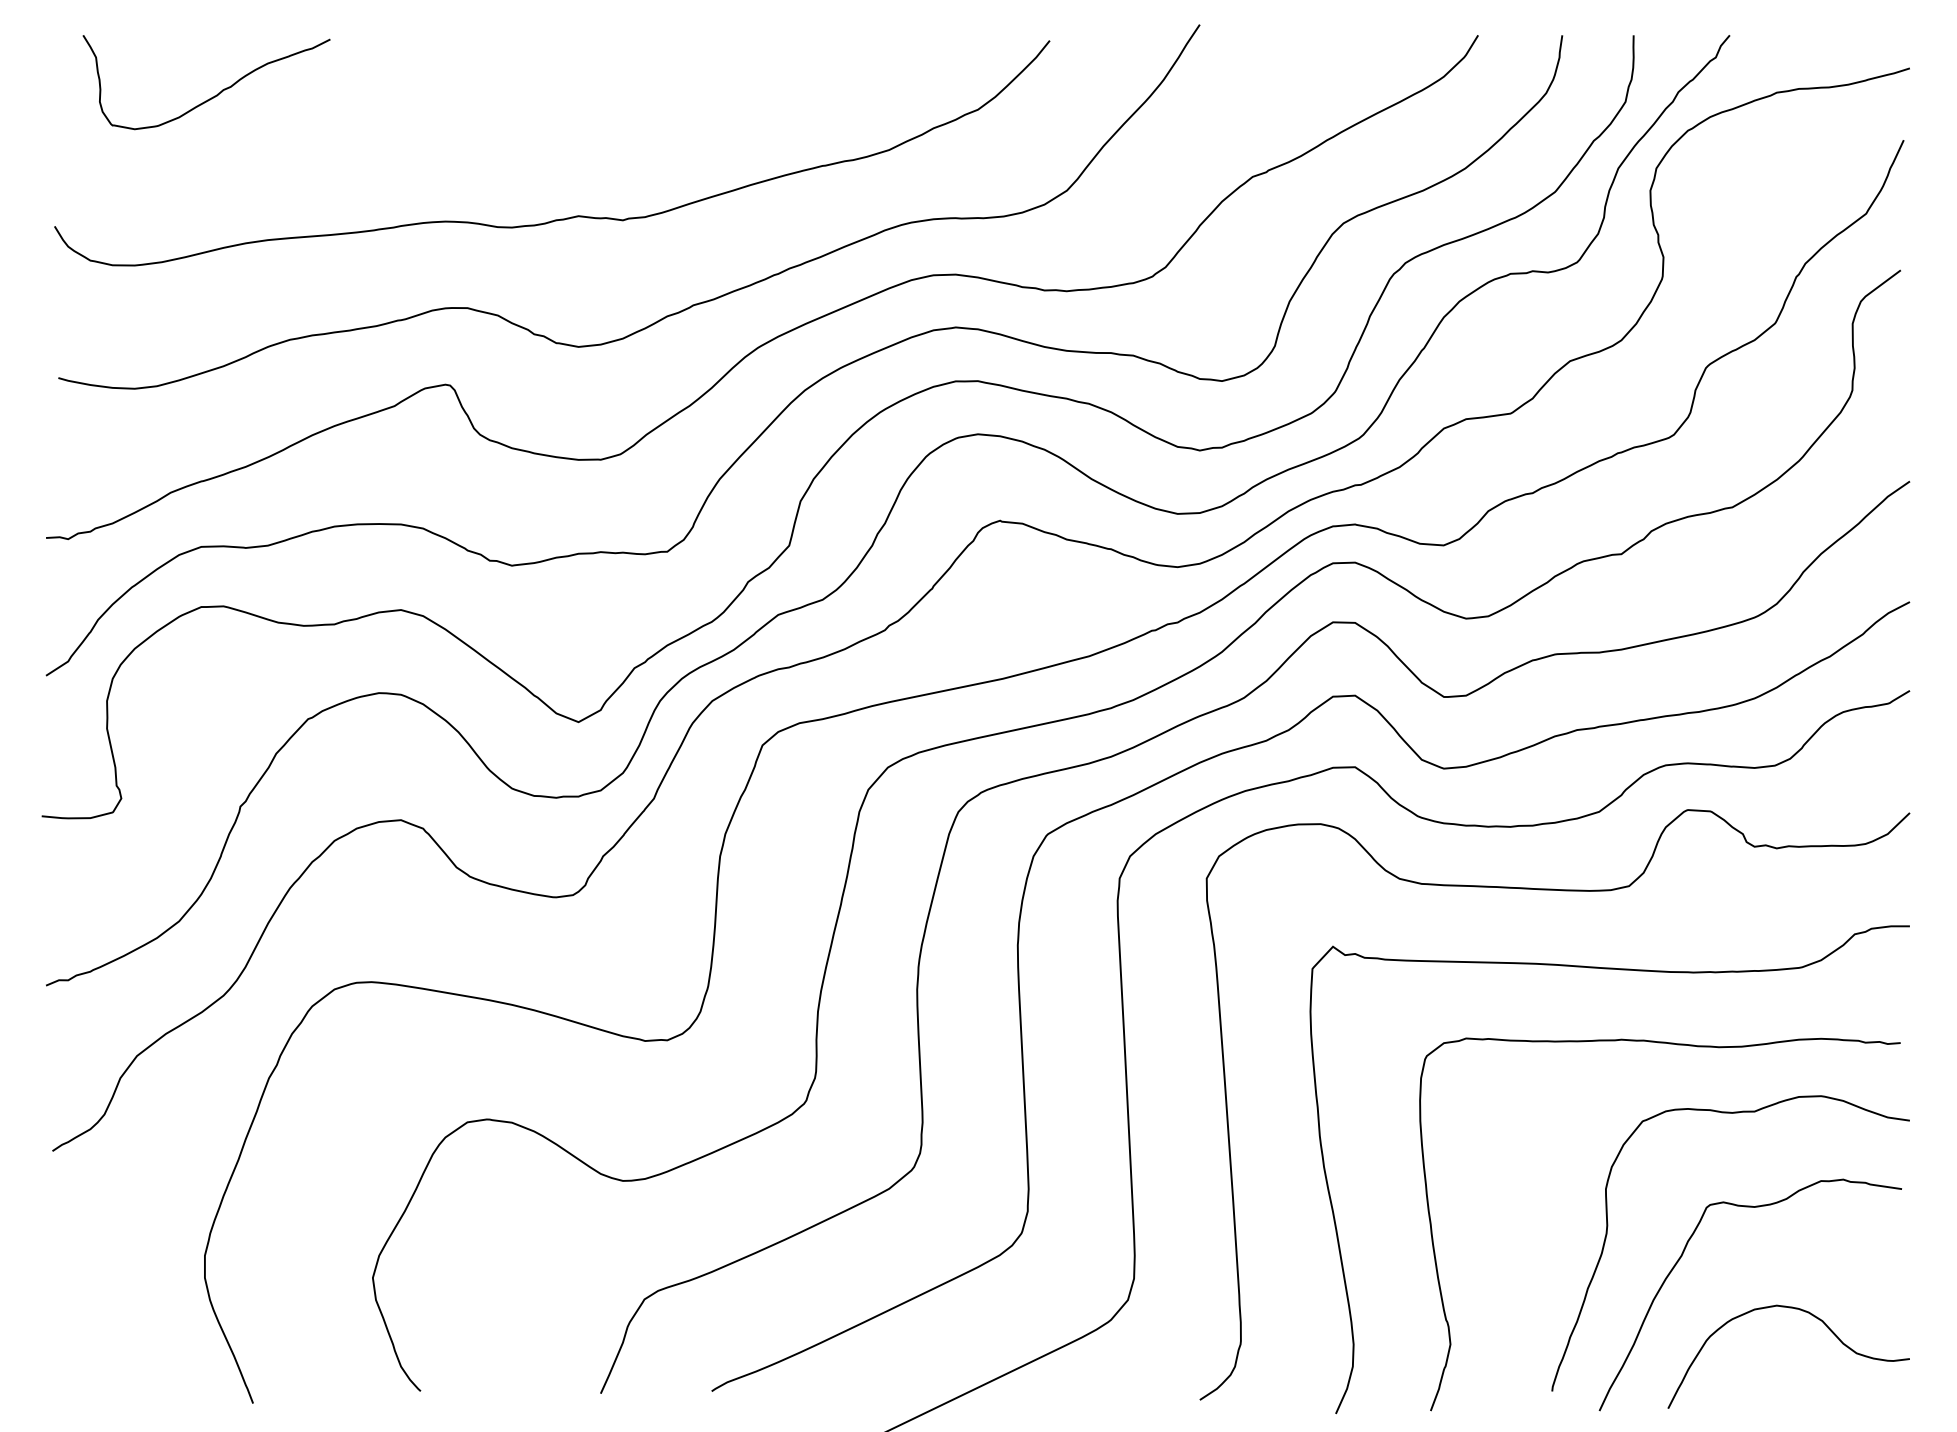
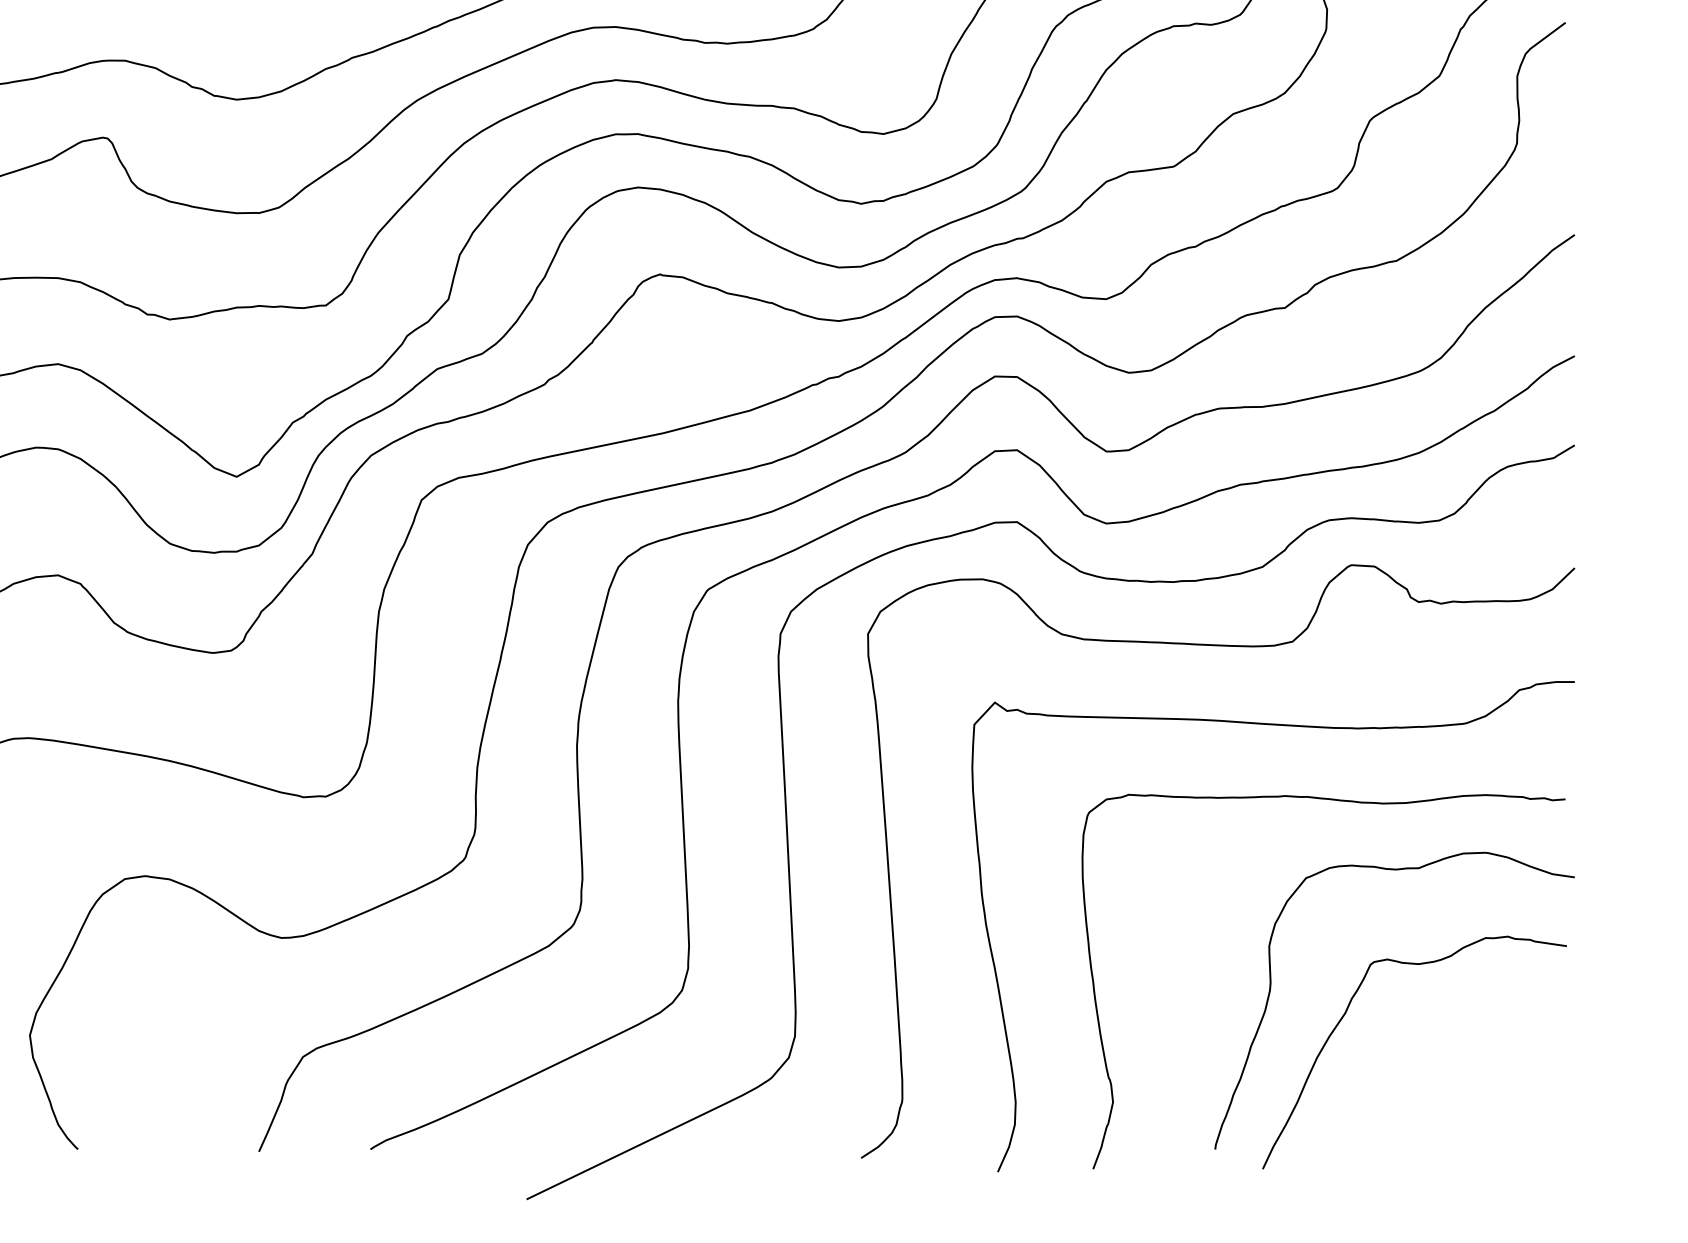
curve: (1814, 1317) -> (1478, 1075), removed

